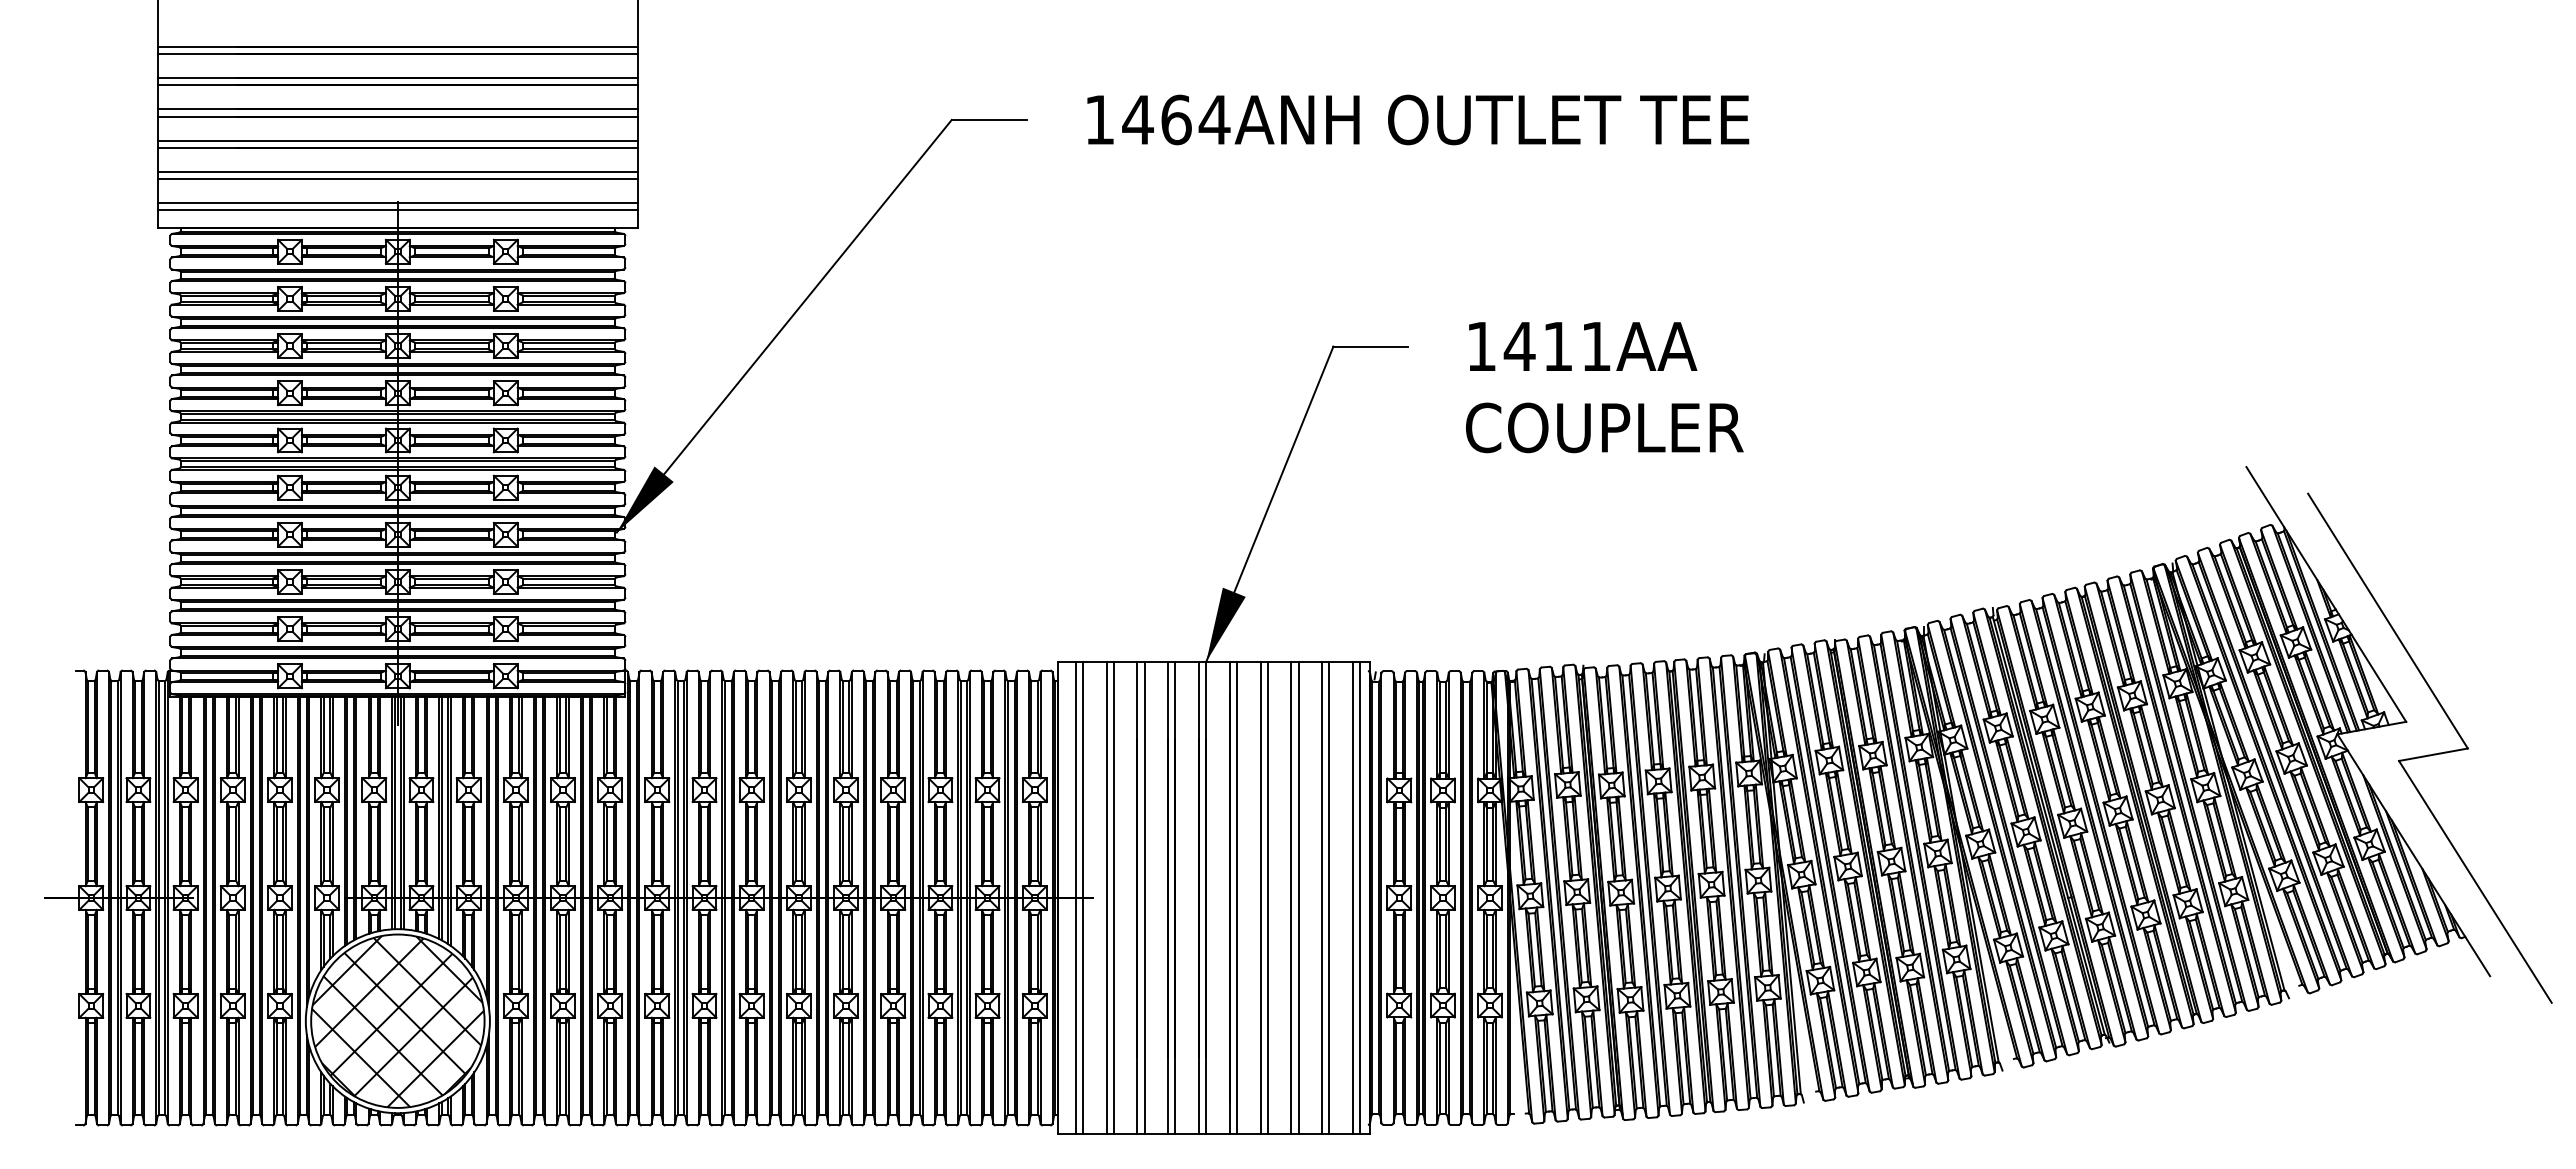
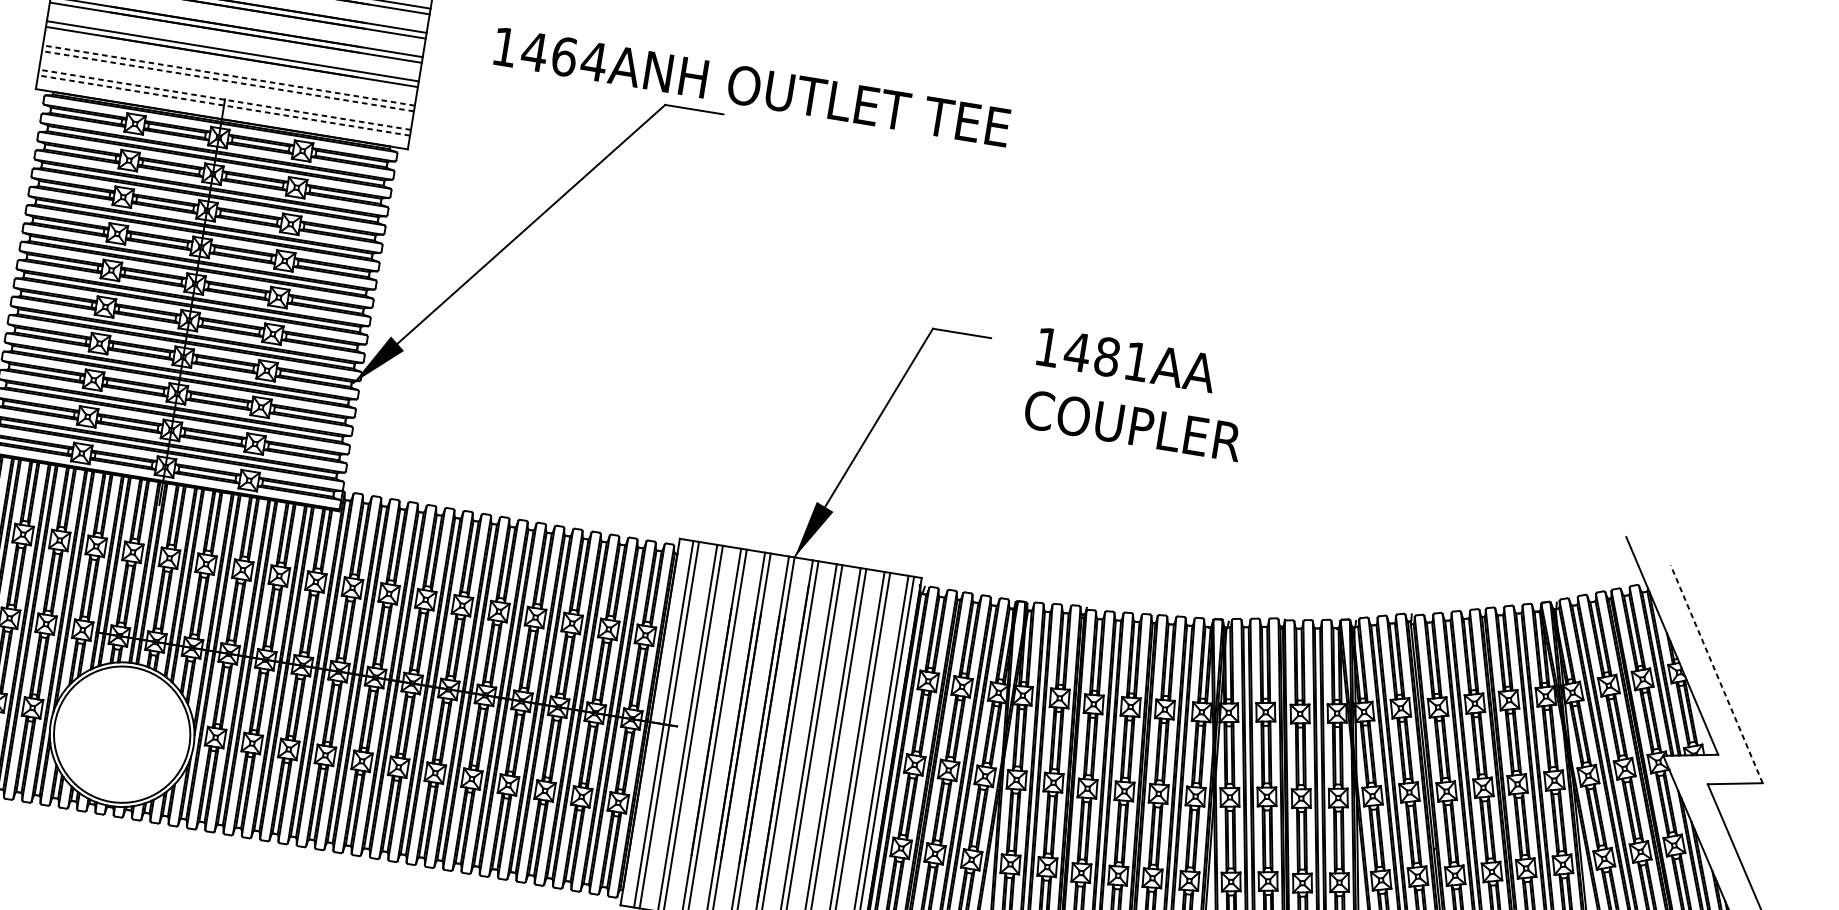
text: (1418, 119) -> (752, 86), moved
line: (397, 171) -> (228, 75), solid -> dashed
line: (397, 179) -> (227, 81), solid -> dashed
line: (397, 203) -> (224, 100), solid -> dashed
line: (397, 210) -> (223, 105), solid -> dashed
text: (1558, 346) -> (1107, 356), 1411AA -> 1481AA
line: (2387, 620) -> (1716, 673), solid -> dashed
hatch: (397, 1021) -> (121, 734), removed

